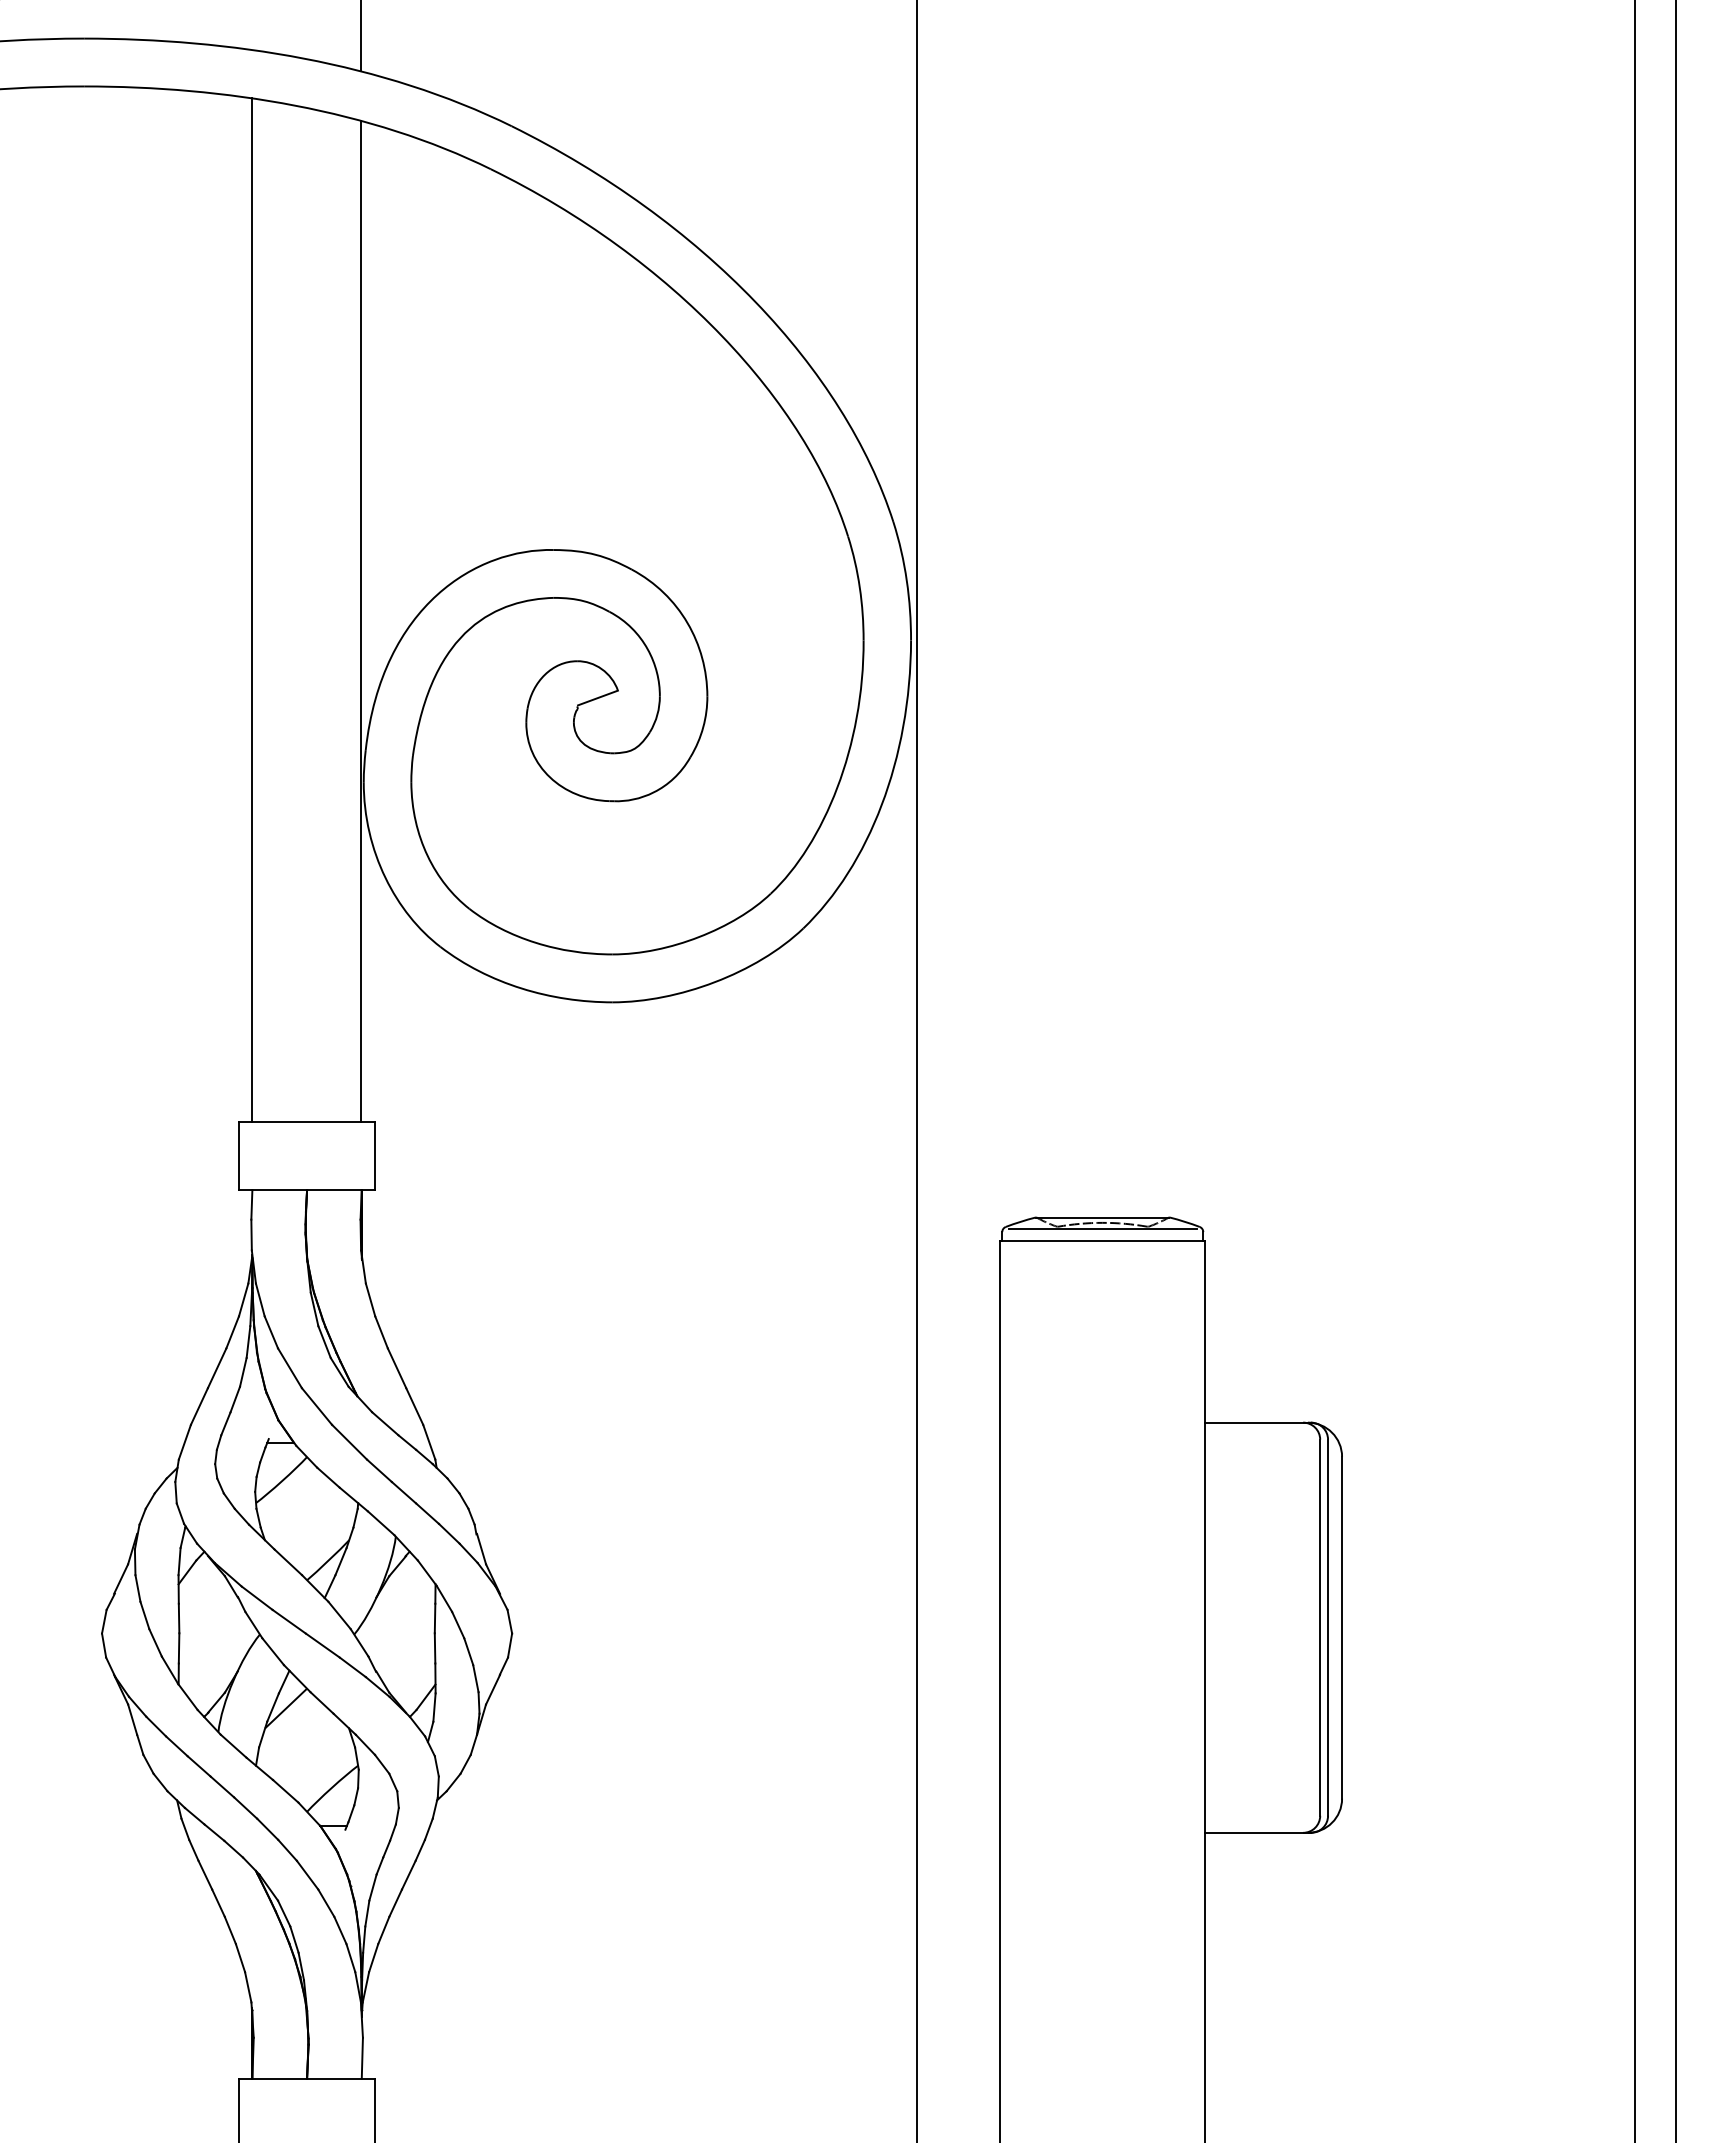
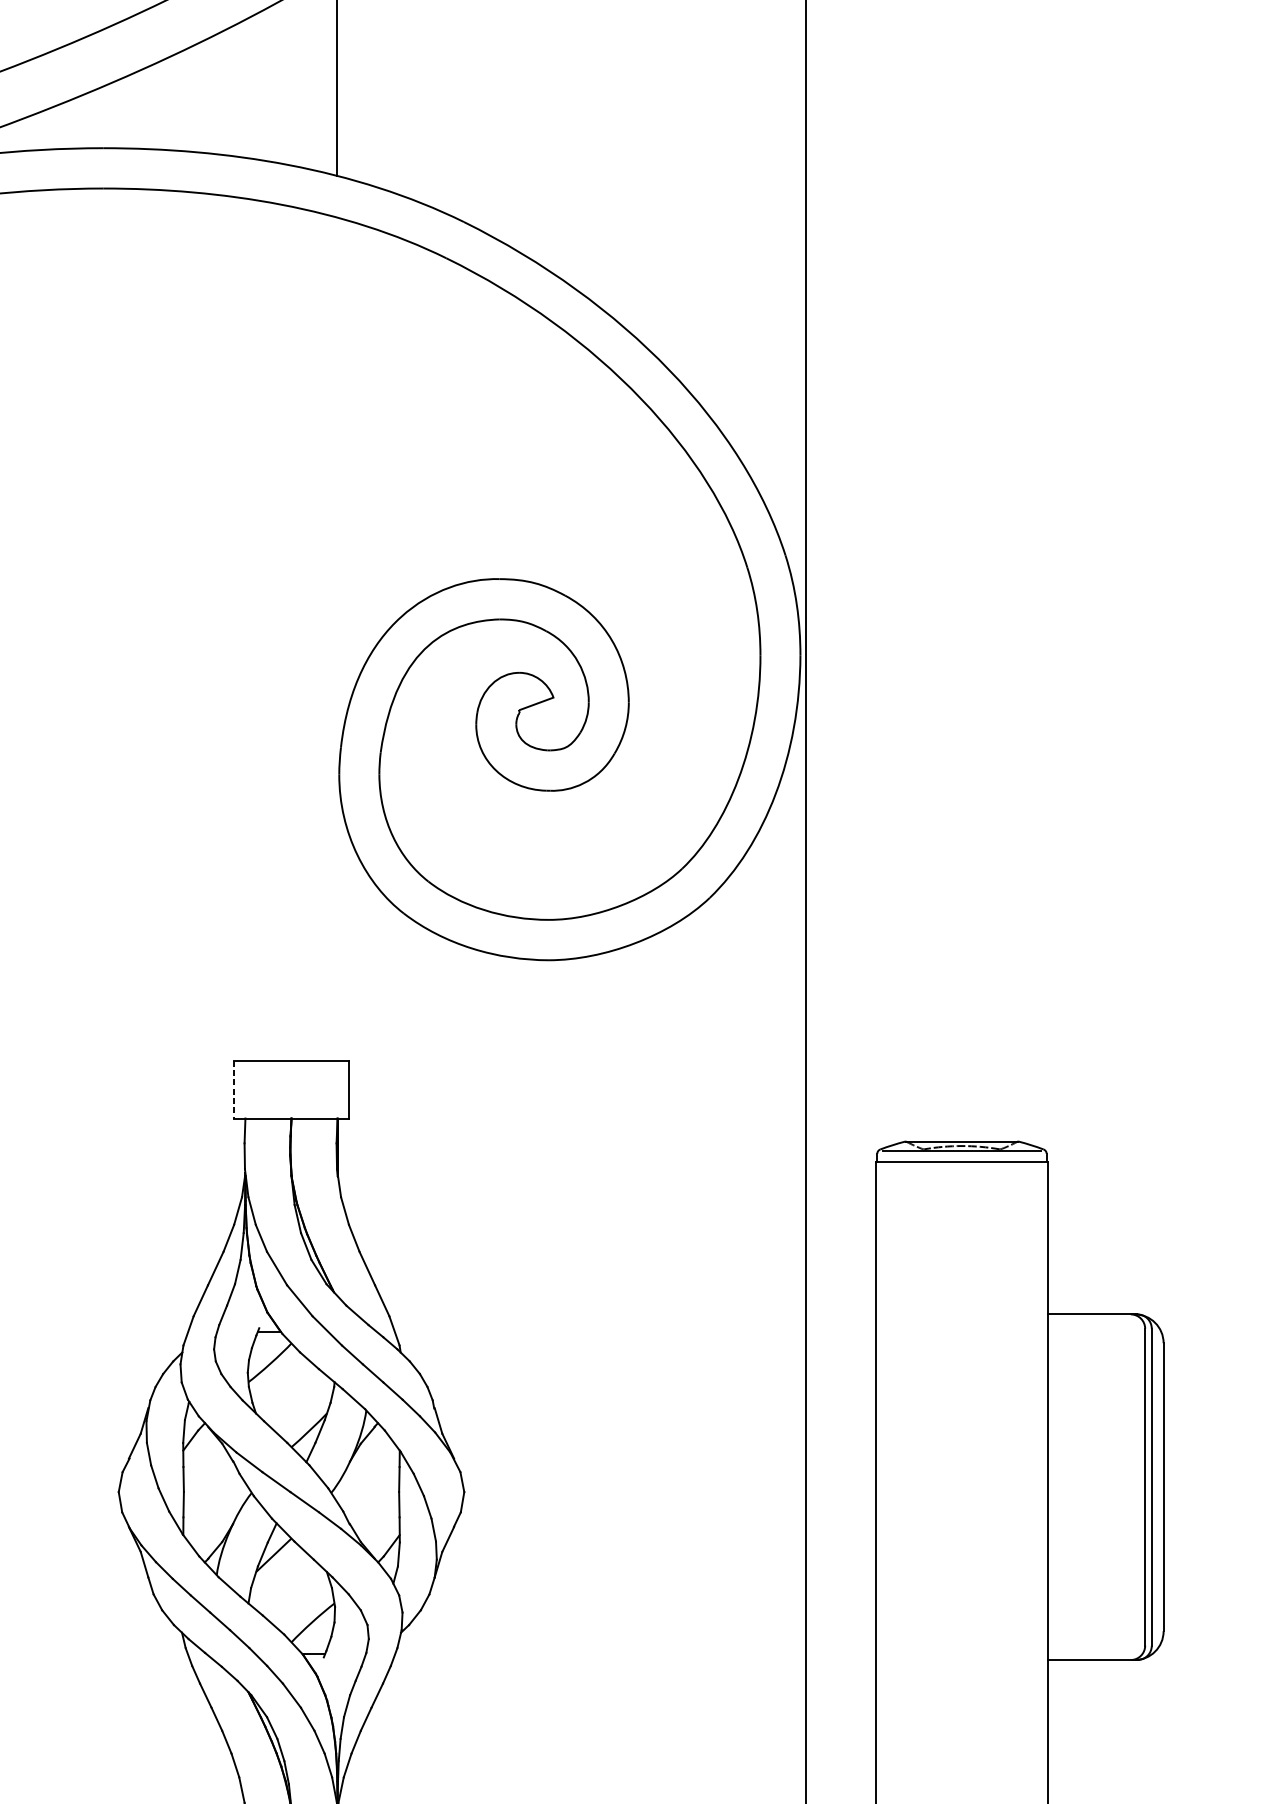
line: (251, 609) -> (244, 629), removed
line: (361, 620) -> (337, 638), removed
line: (238, 1156) -> (233, 1090), solid -> dashed

